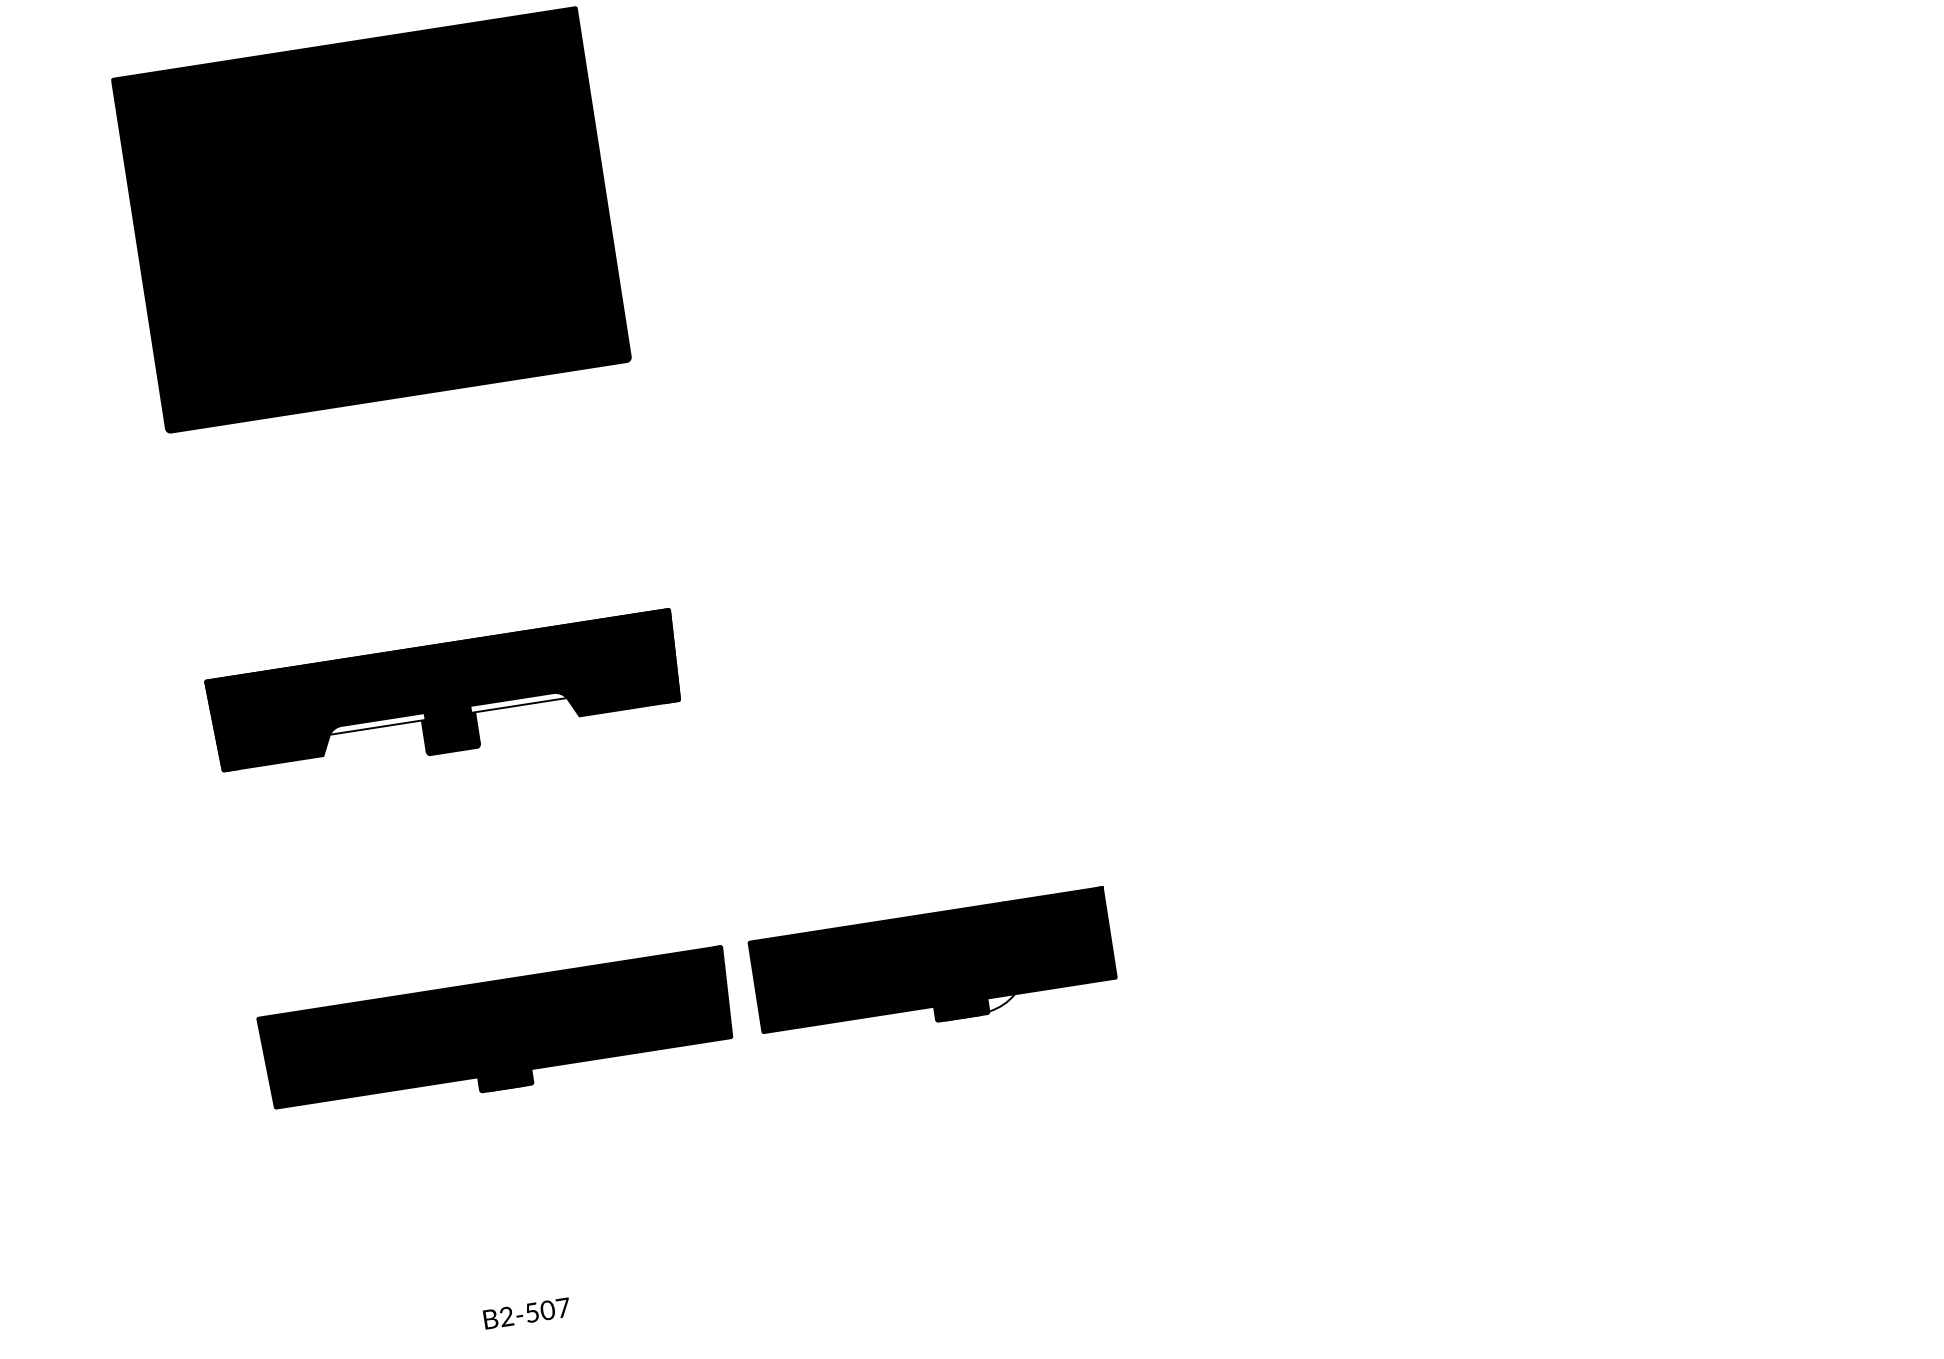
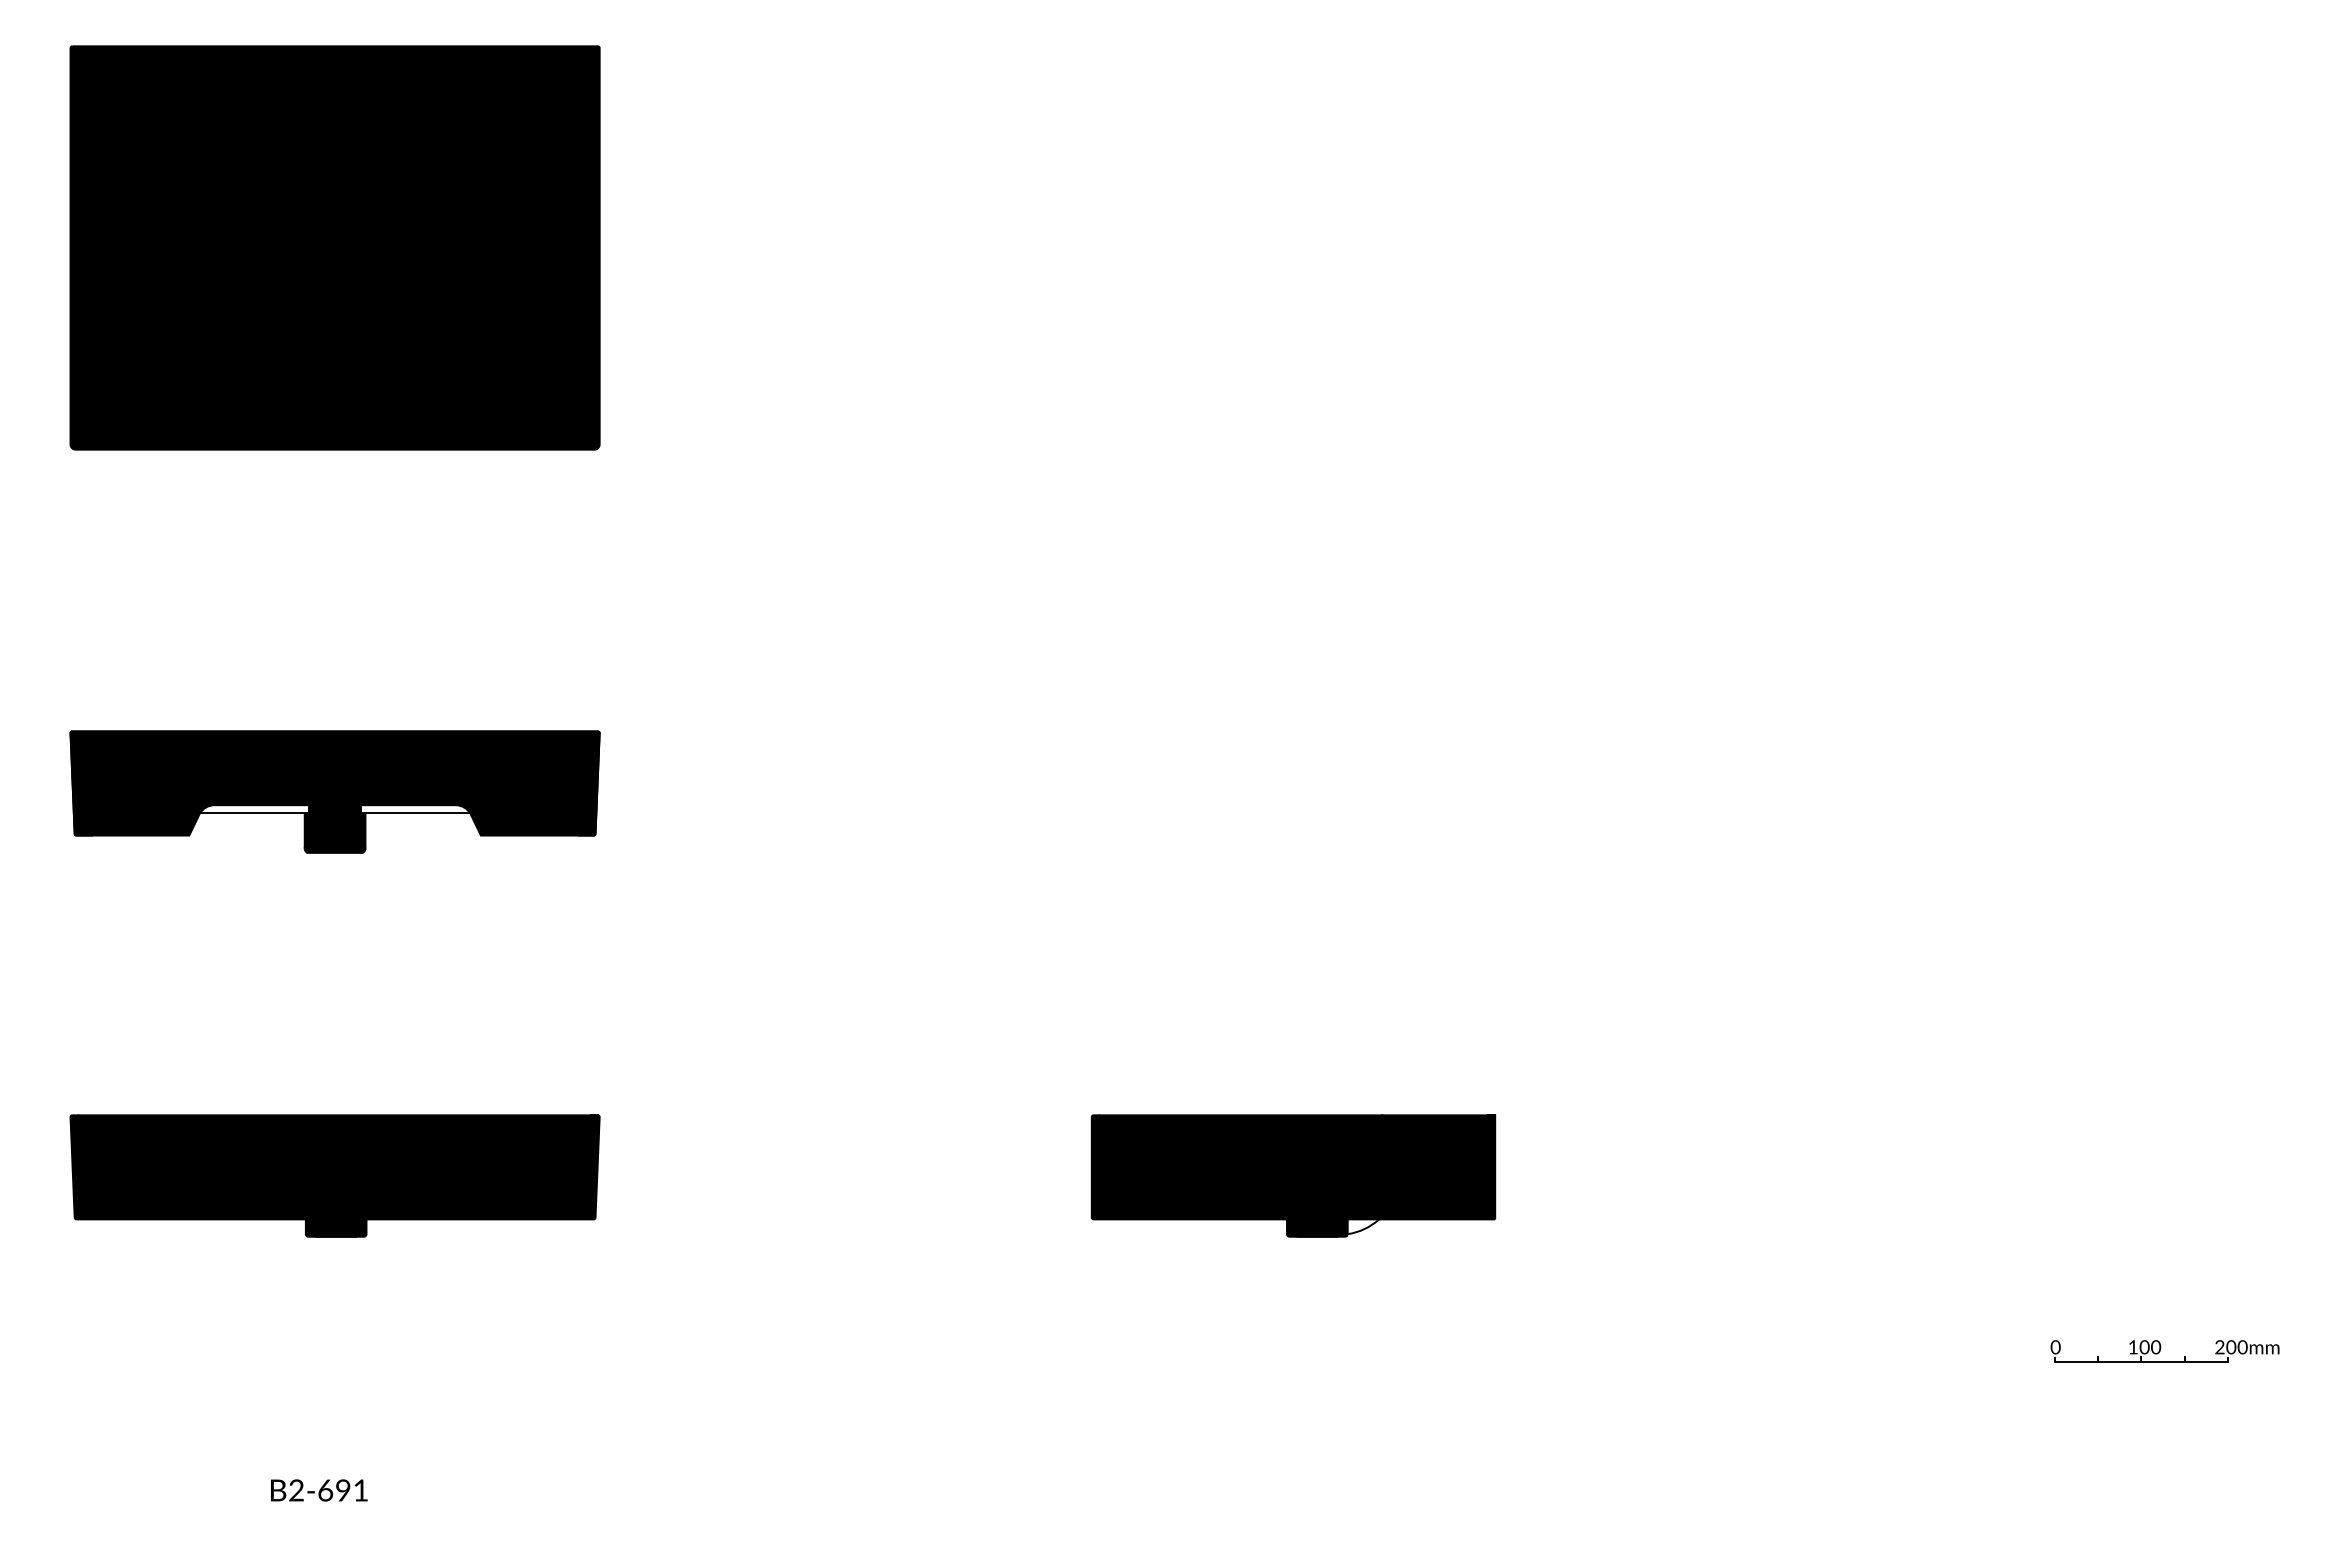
part: (933, 967) -> (1293, 1175), moved
text: (547, 1310) -> (343, 1490), B2-507 -> B2-691

